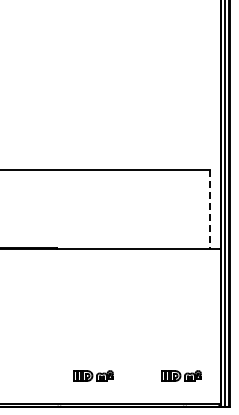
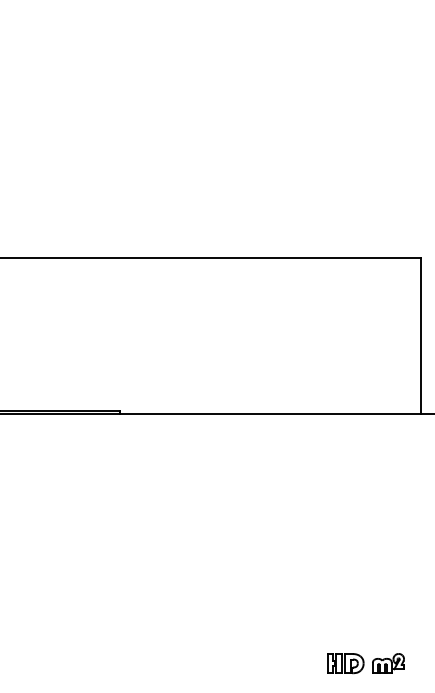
line: (209, 210) -> (420, 337), dashed -> solid
part: (93, 375) -> (192, 662), removed

